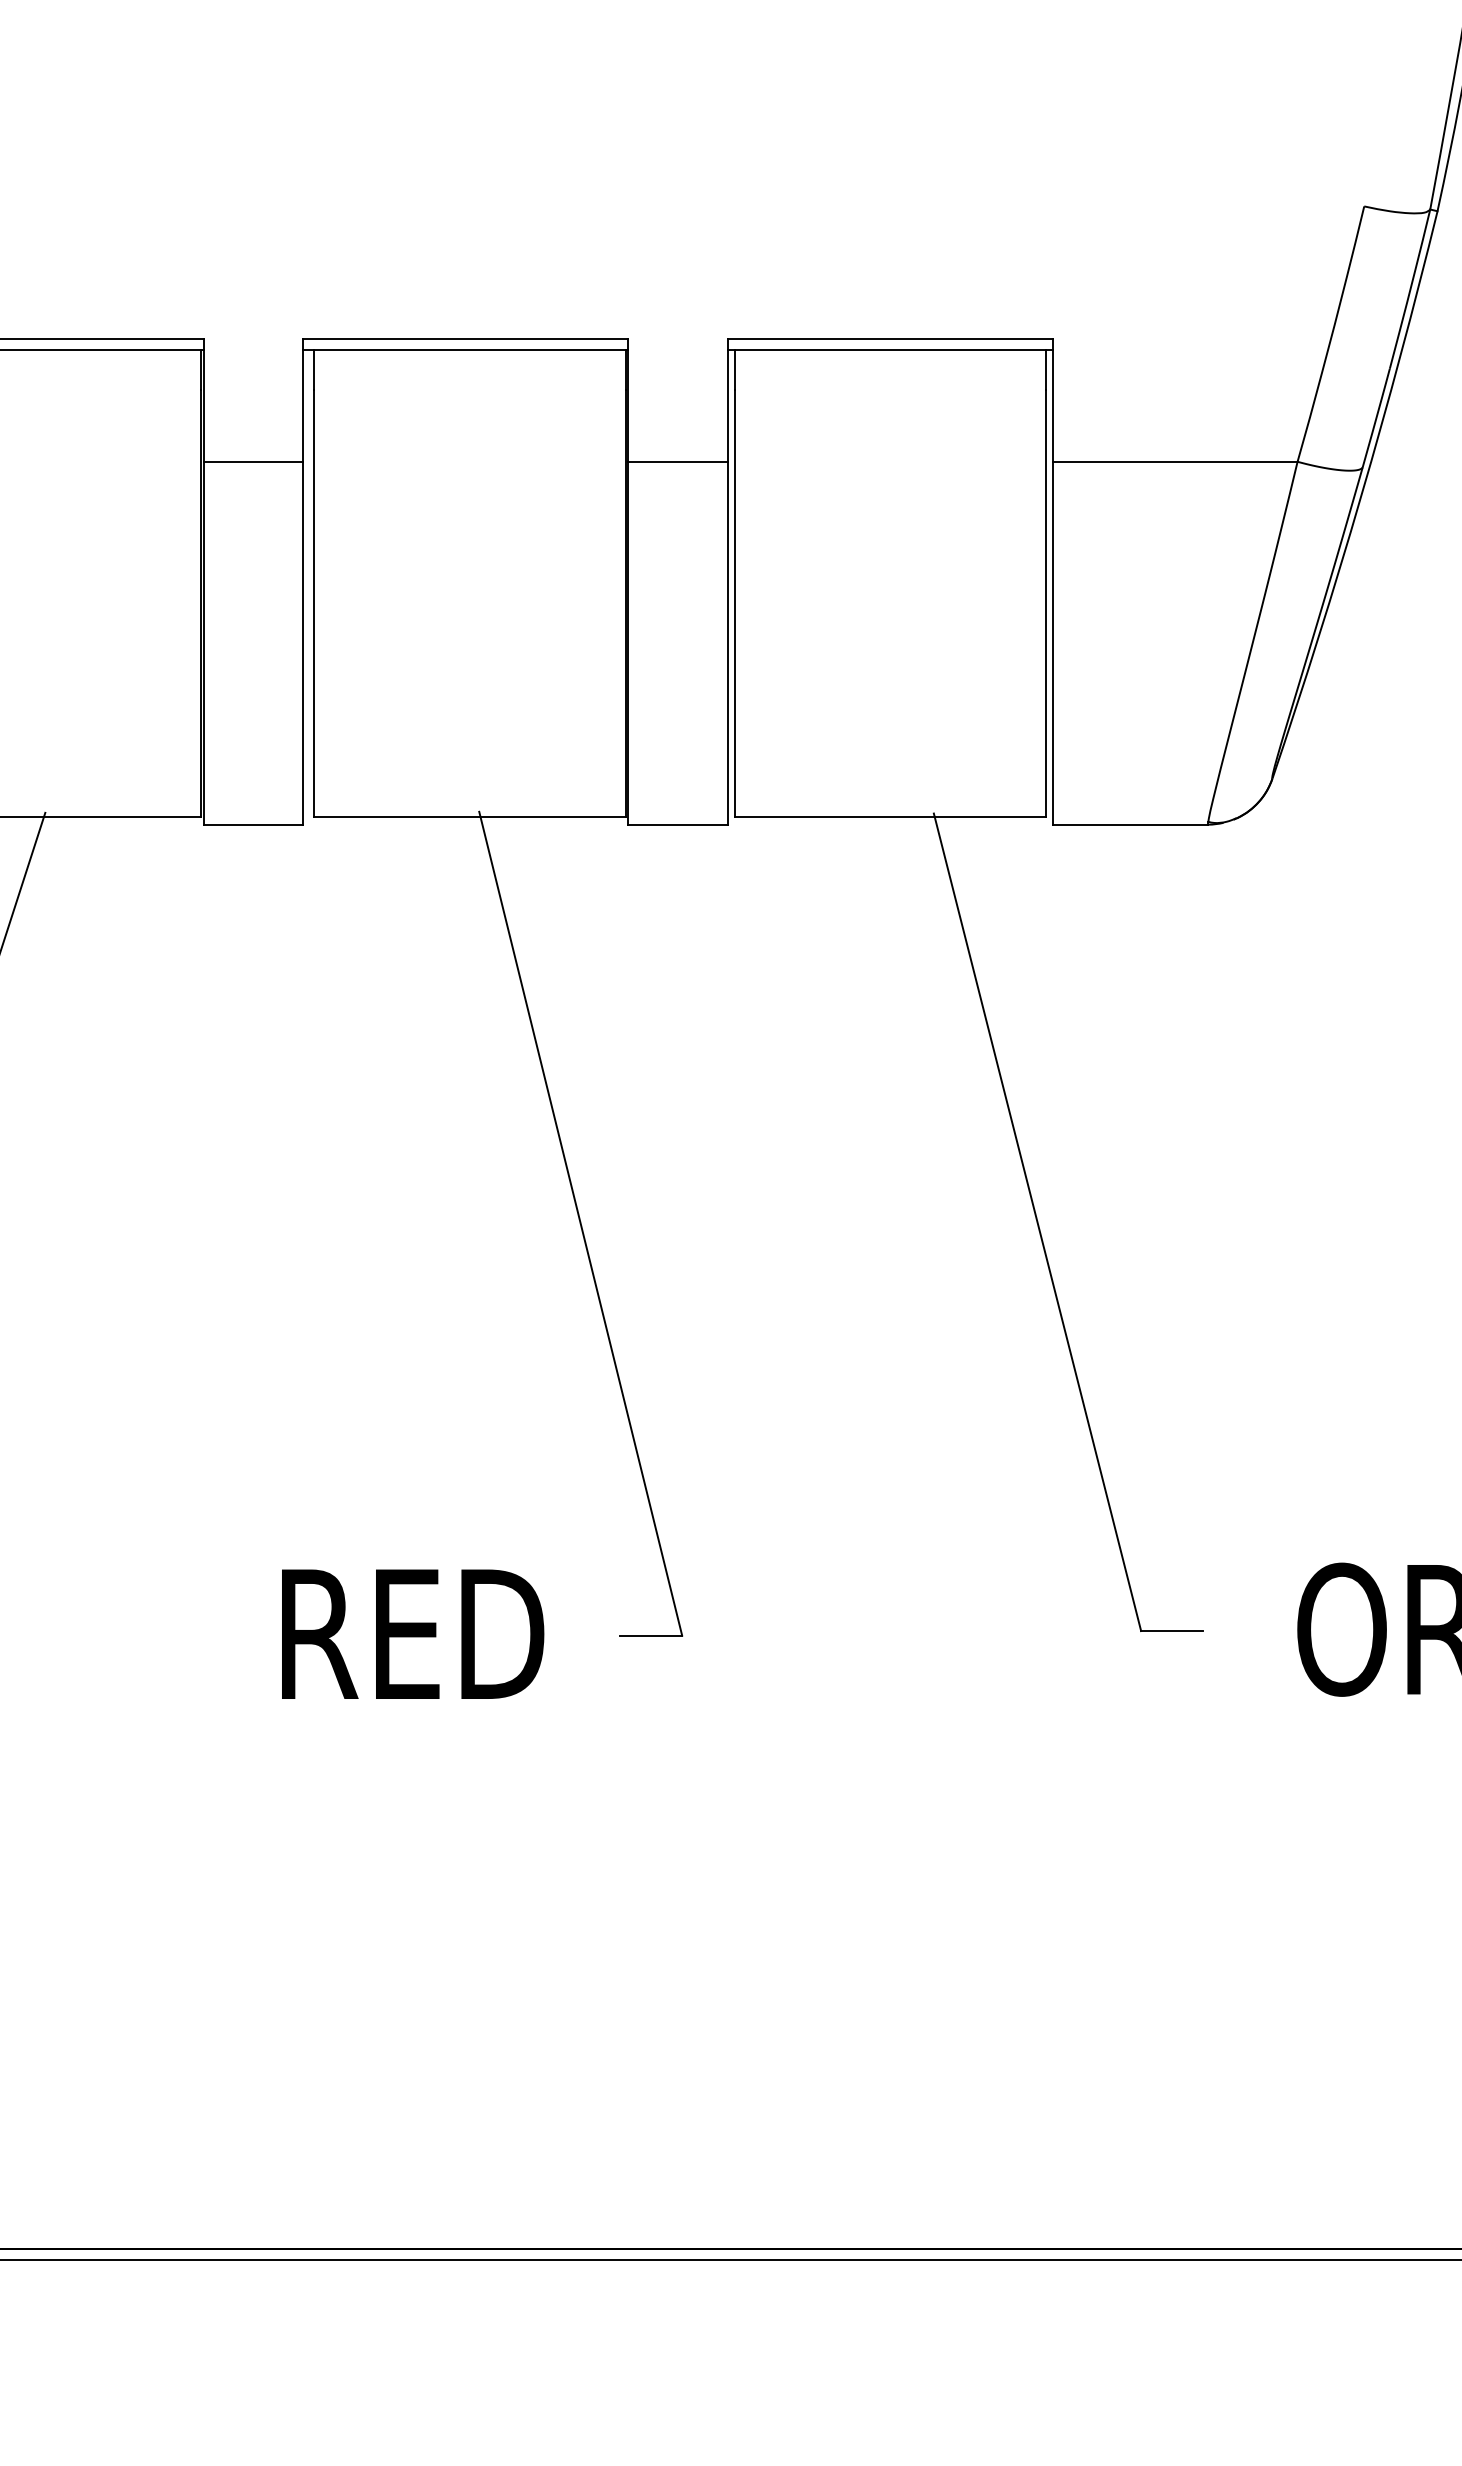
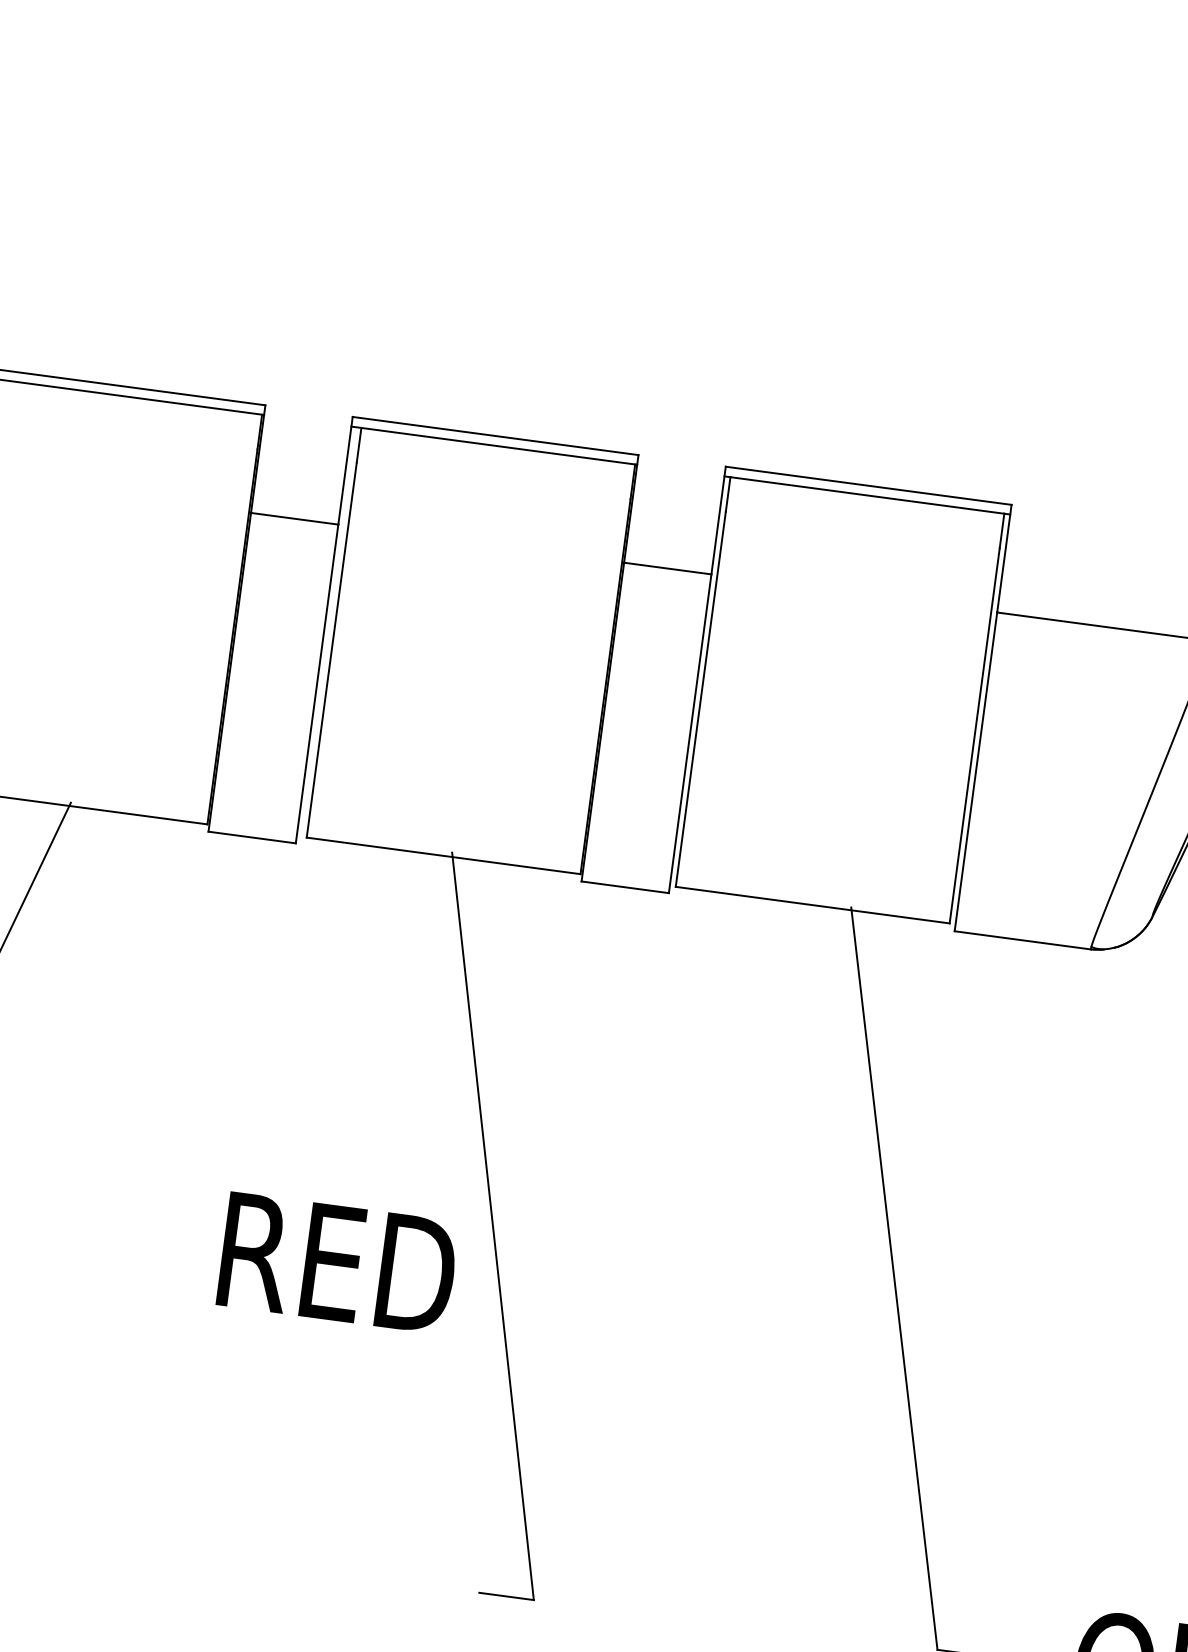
text: (413, 1633) -> (338, 1262), moved

